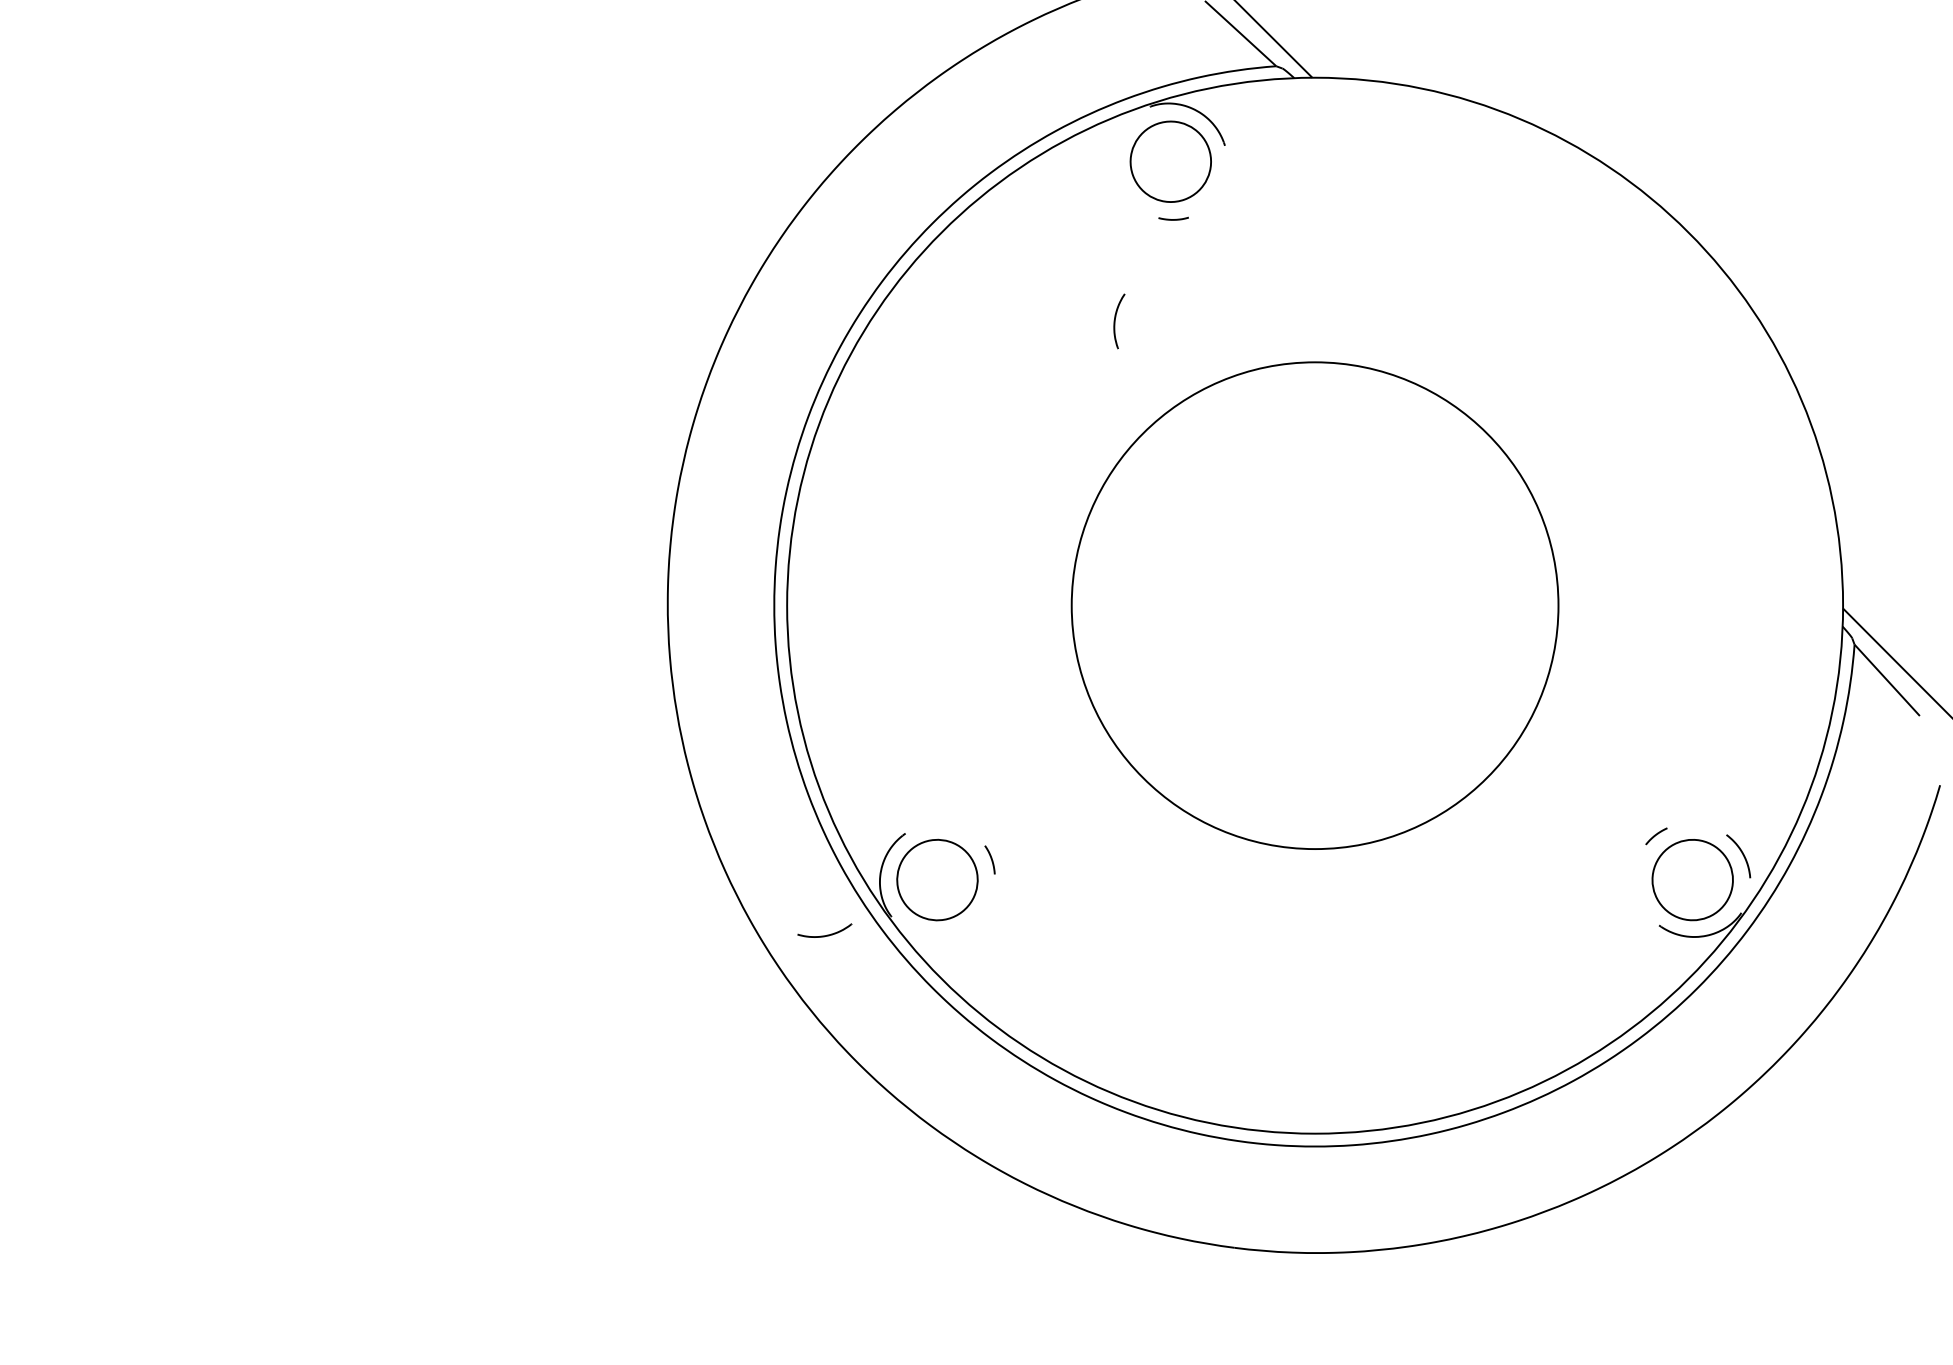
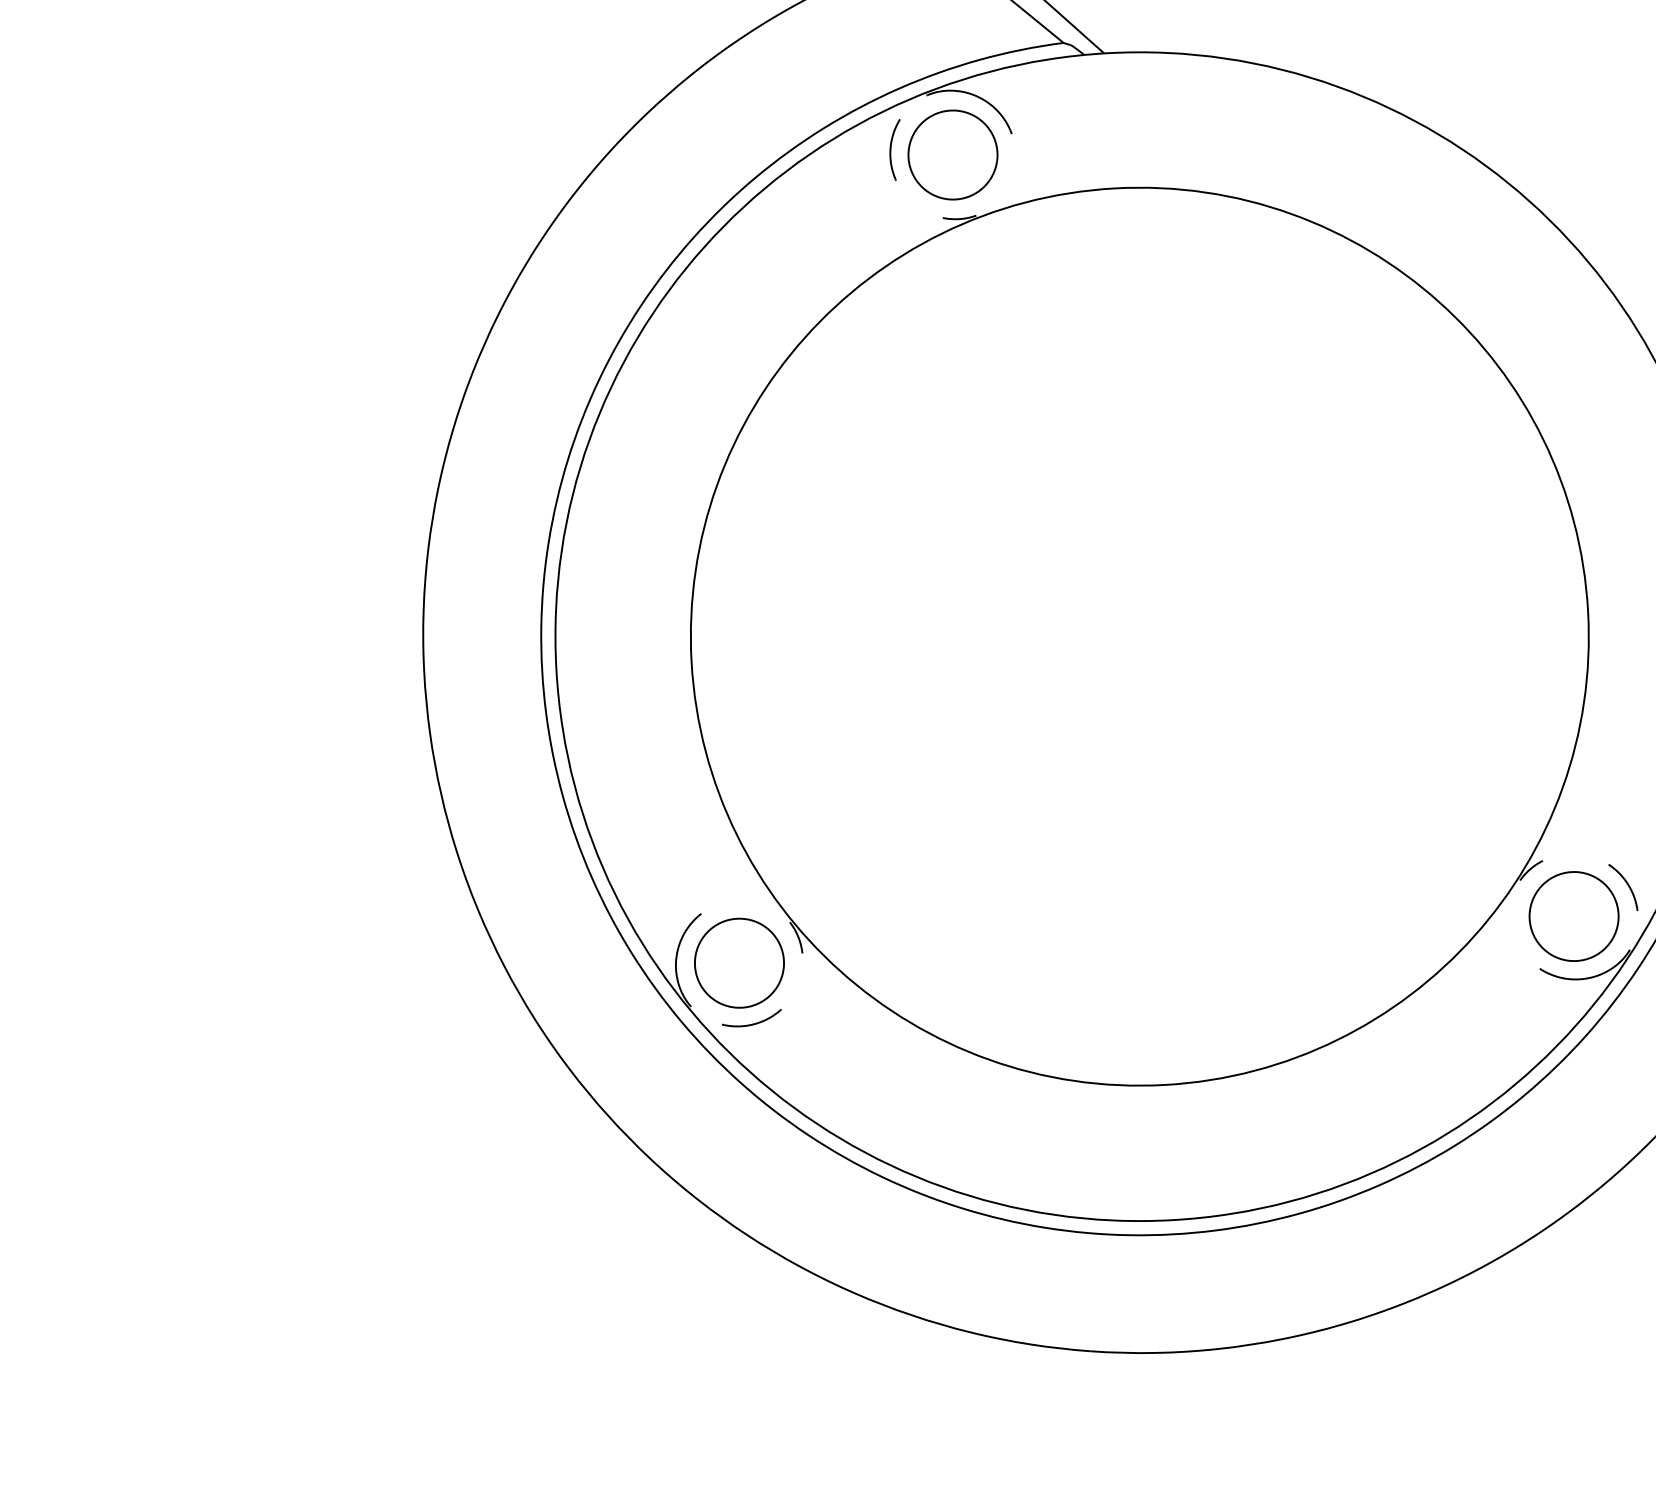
part: (1119, 321) -> (895, 150), moved
circle: (1314, 605) -> (1139, 636), size x1.67
part: (824, 930) -> (751, 1018), moved

